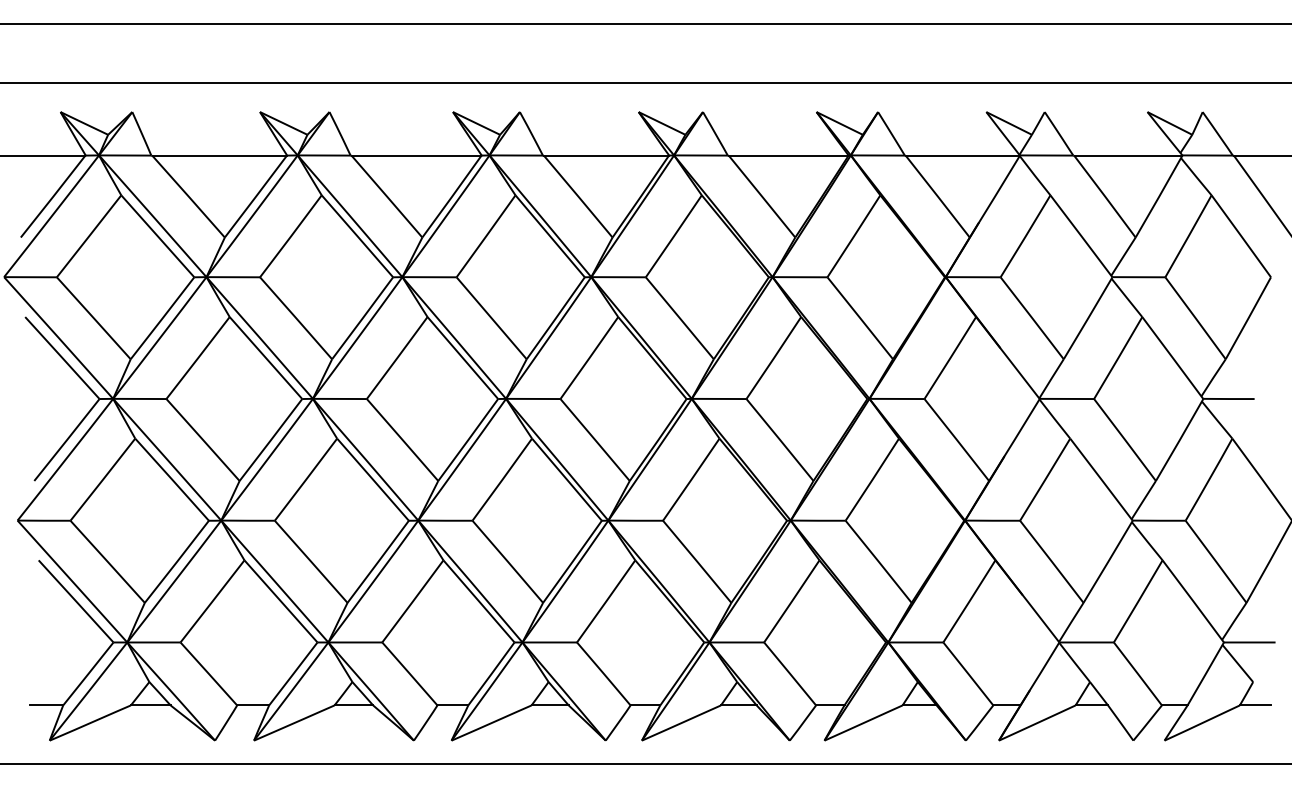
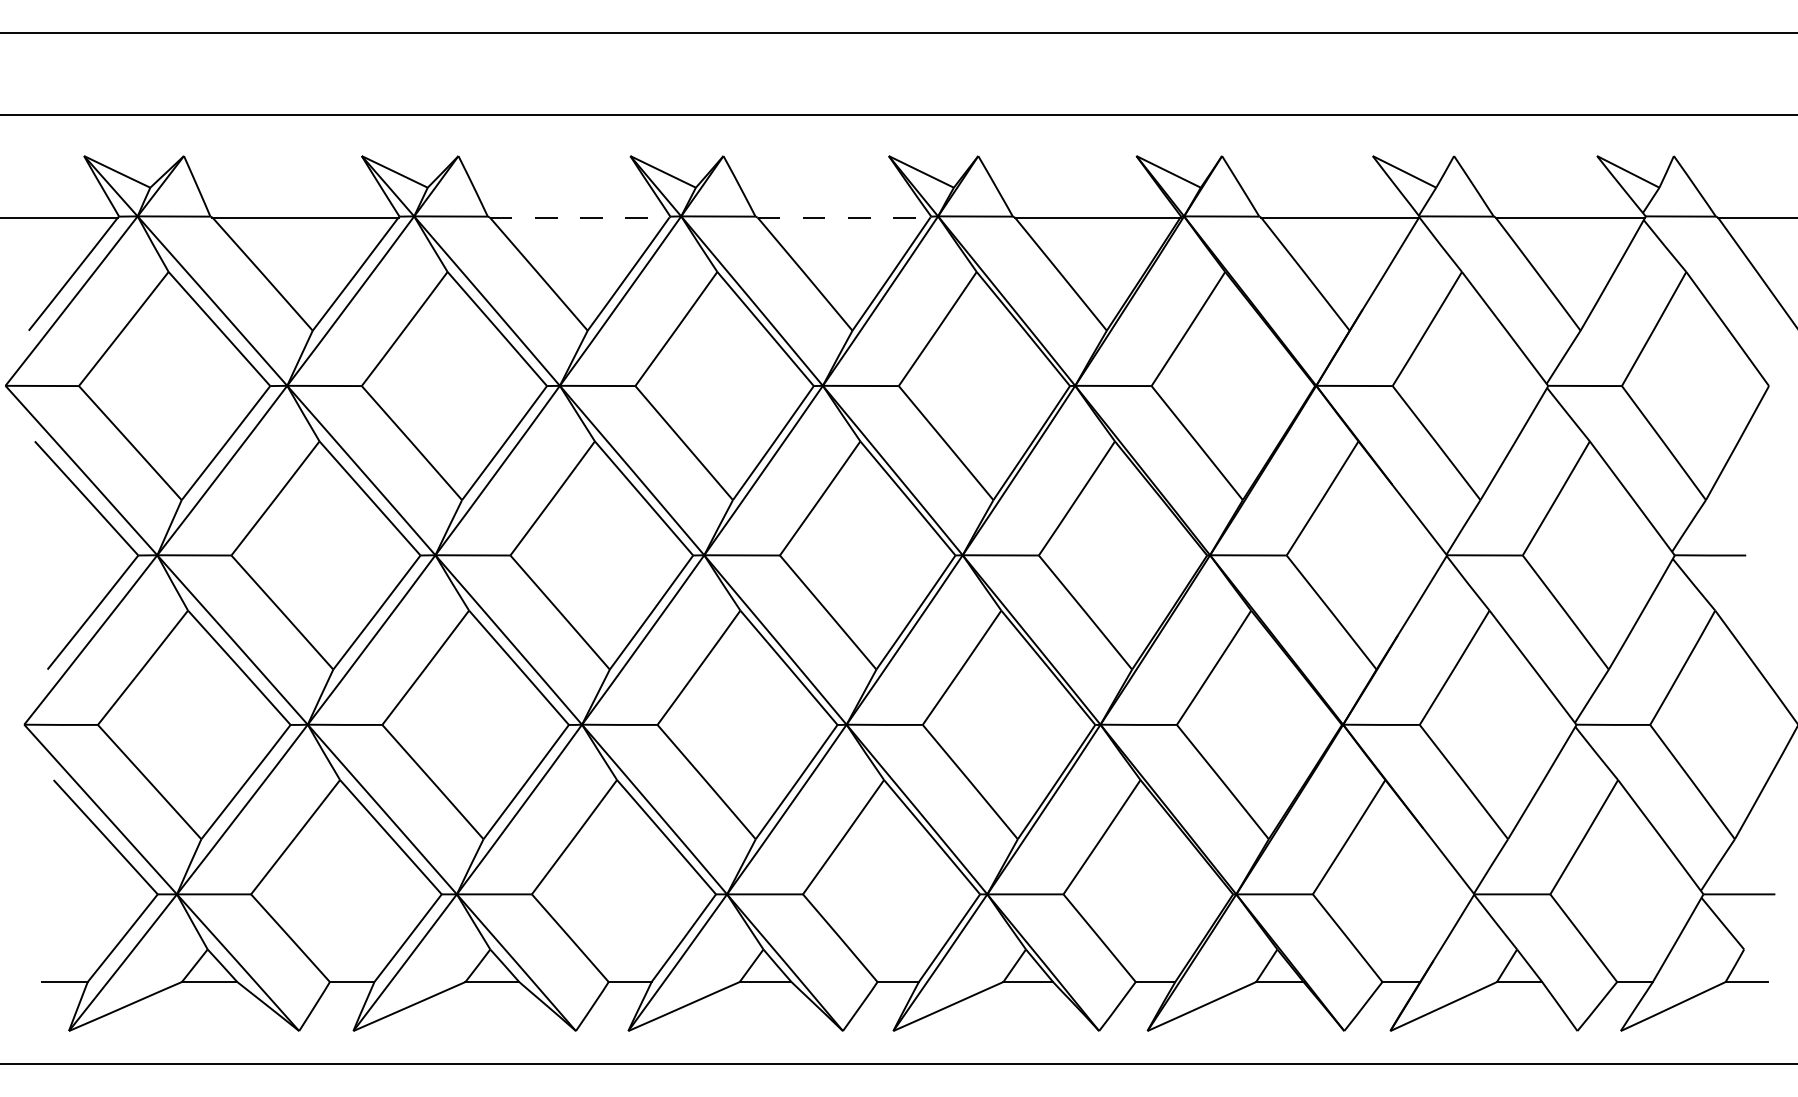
line: (416, 156) -> (579, 217), solid -> dashed
line: (606, 156) -> (844, 217), solid -> dashed

